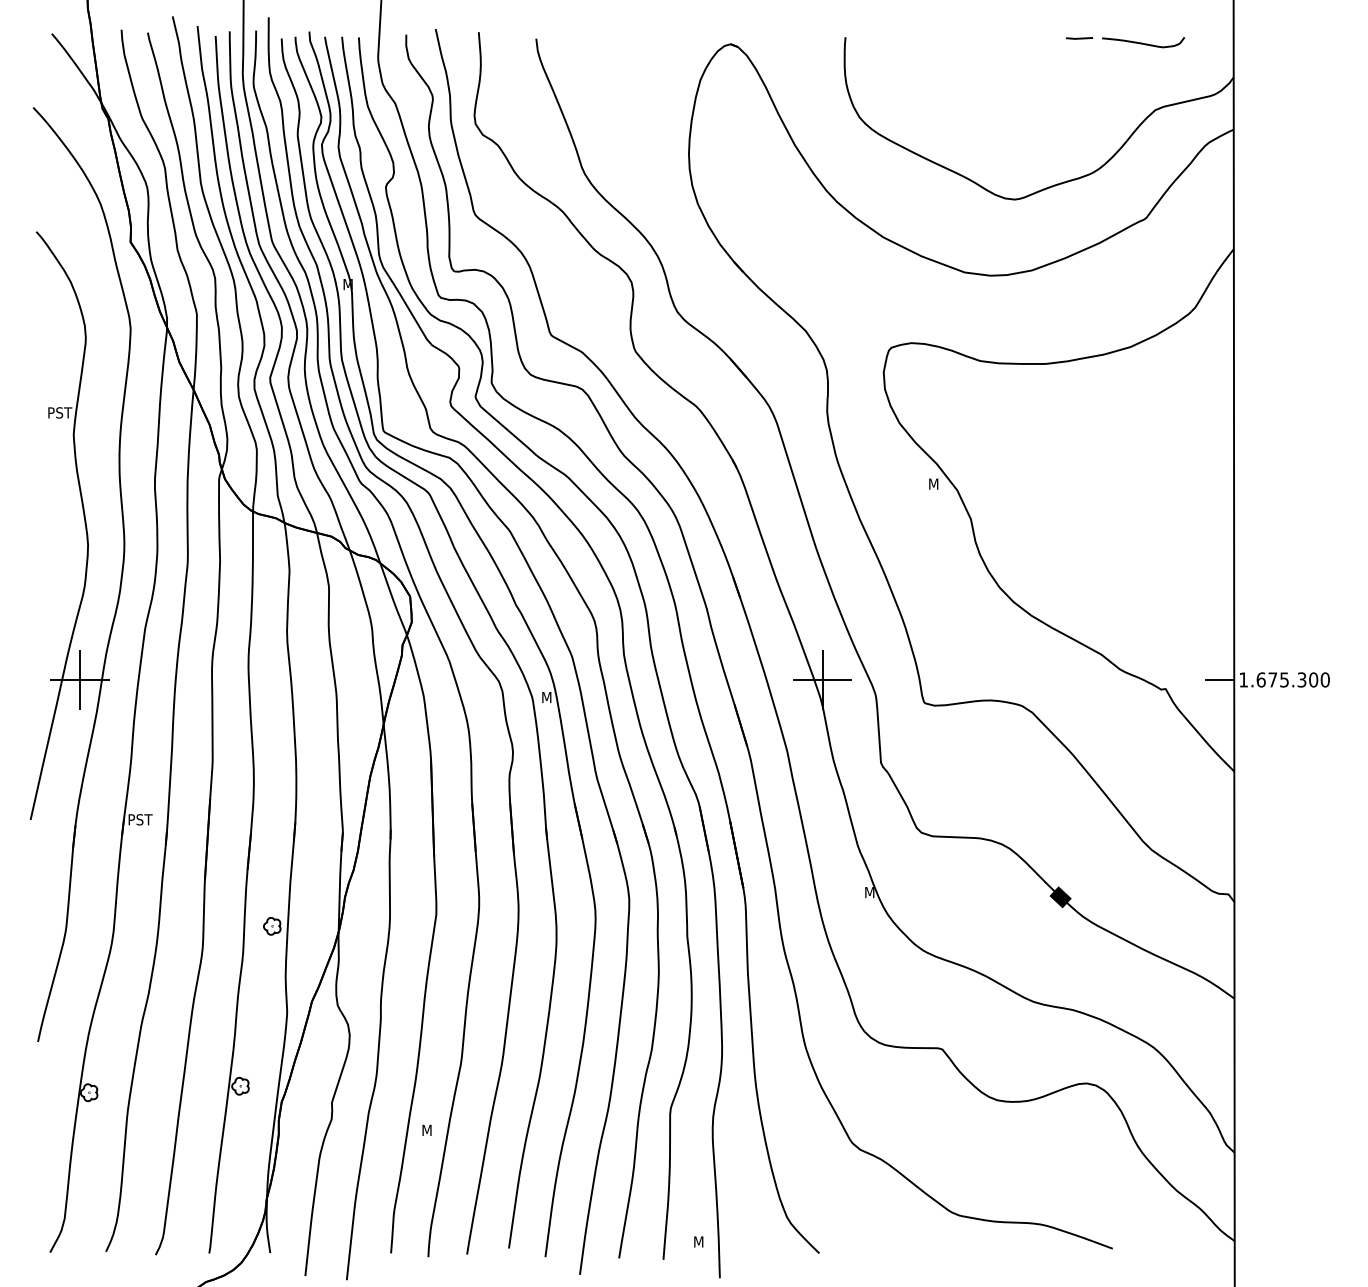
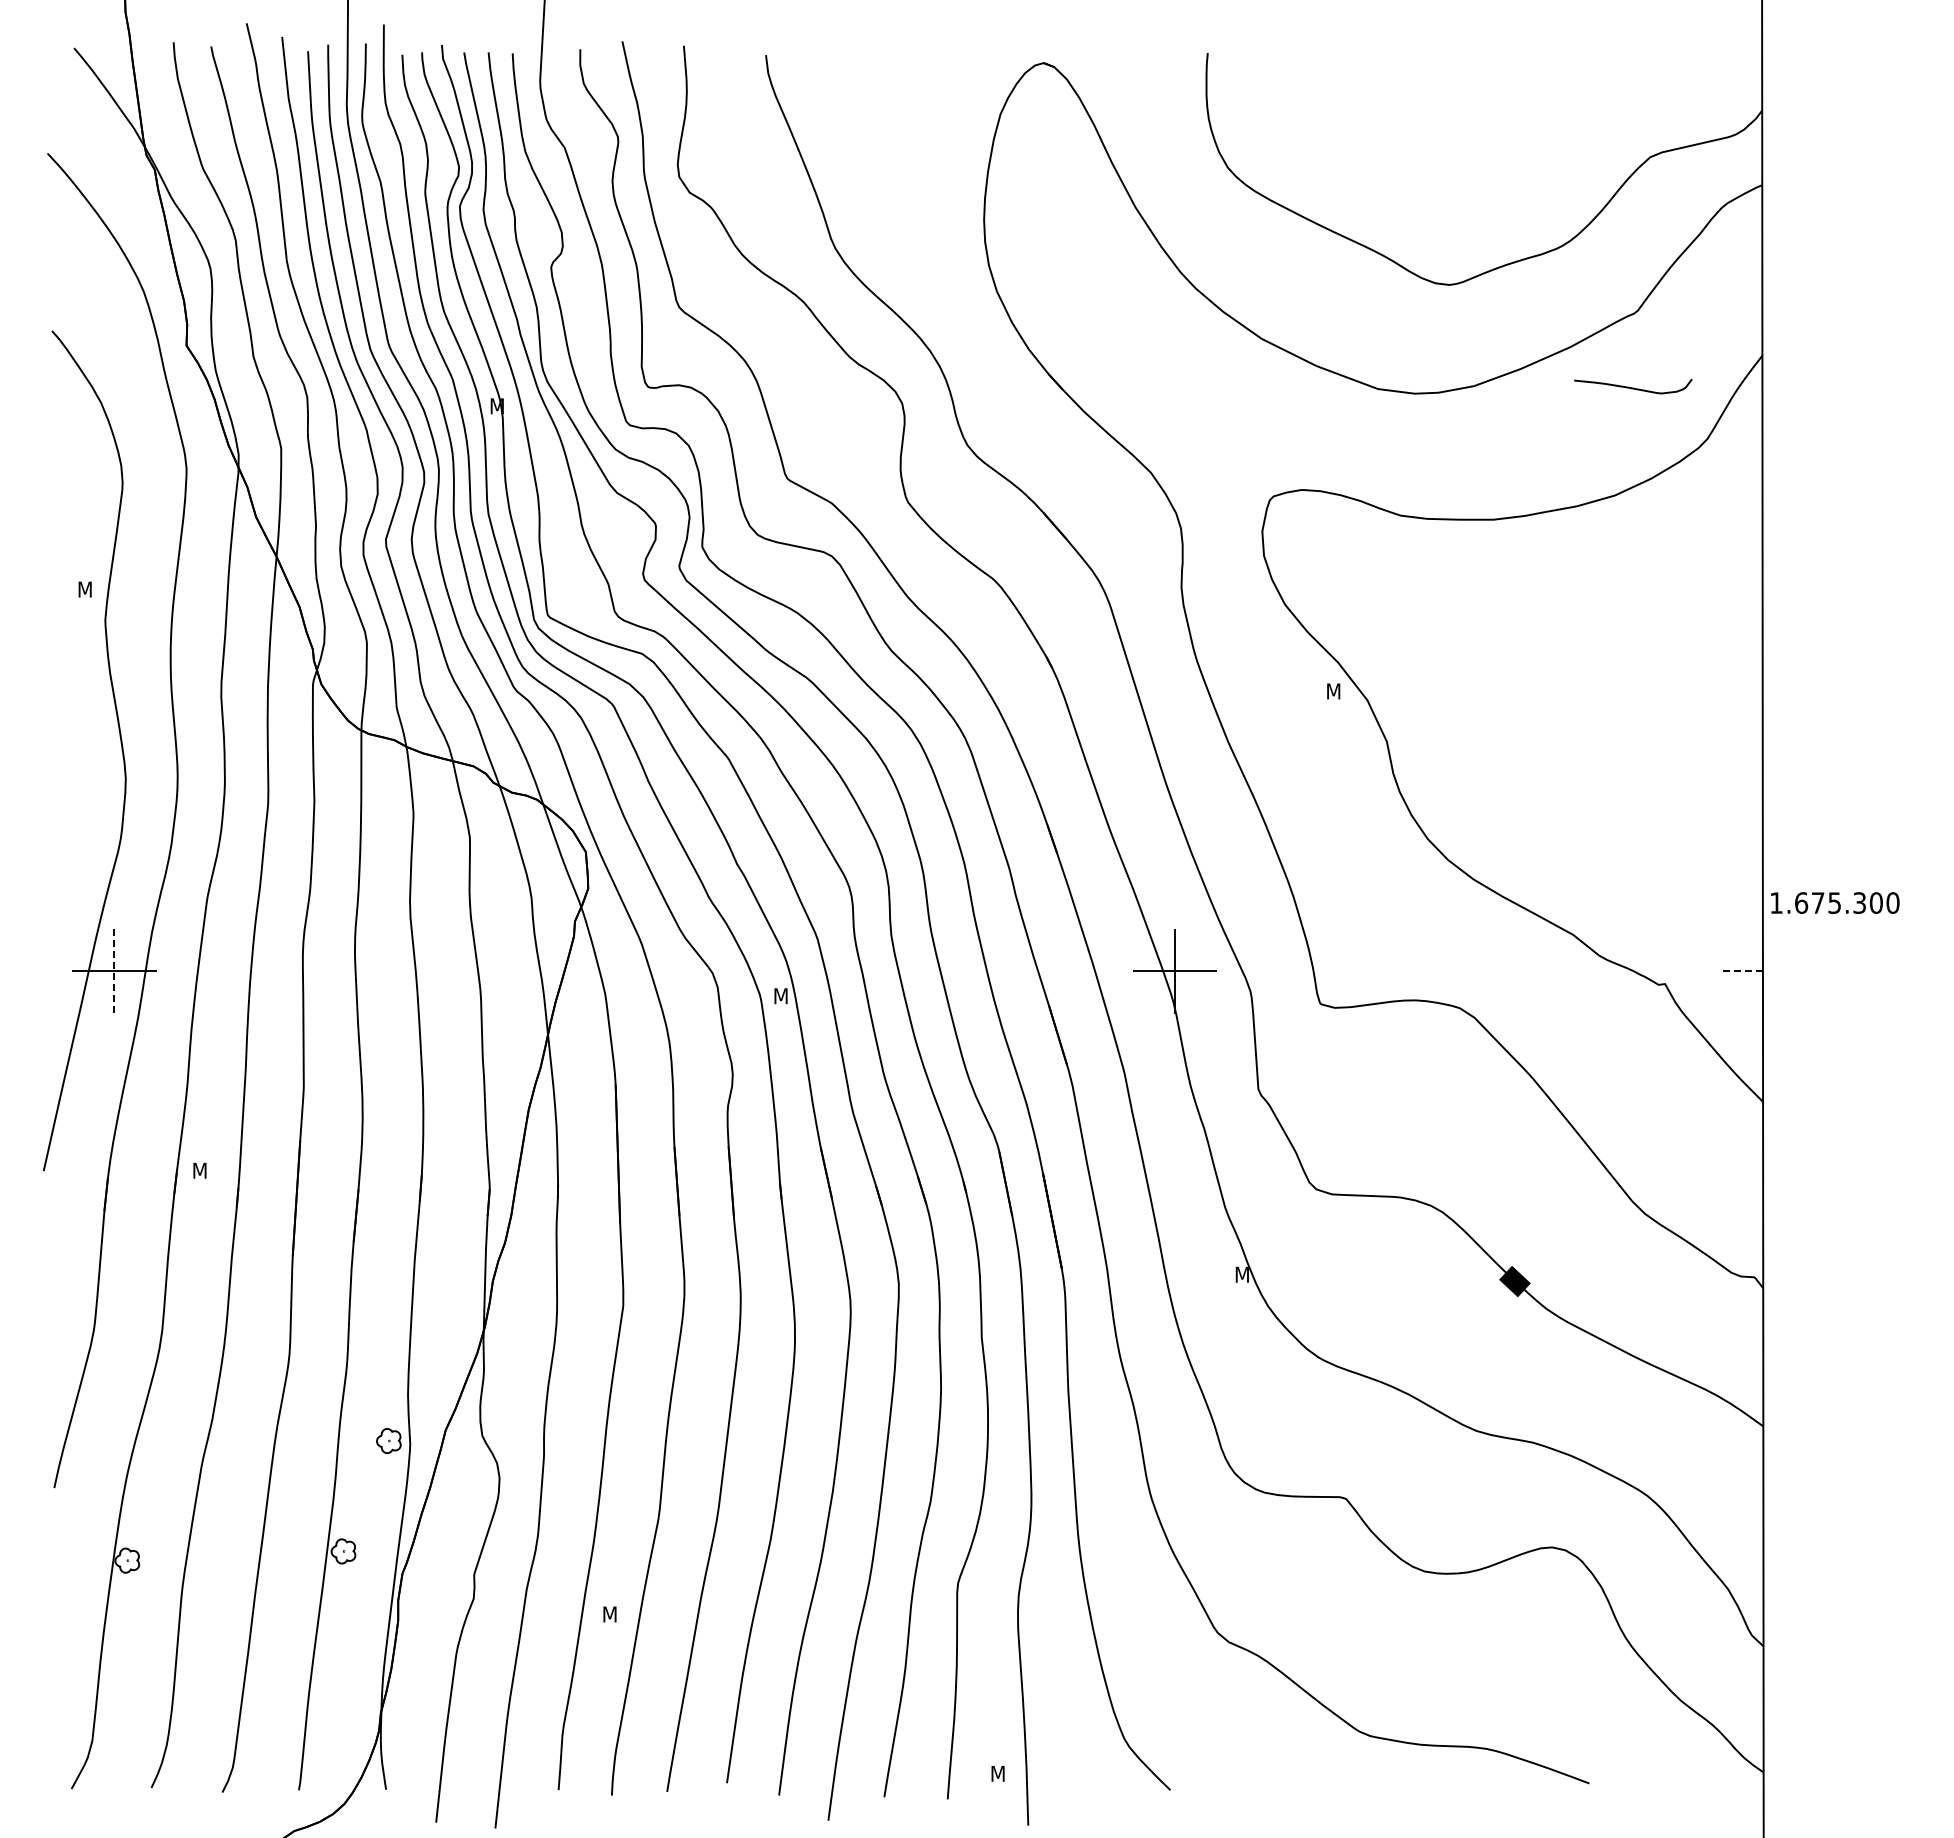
line: (1079, 38) -> (1541, 54), removed
curve: (1143, 43) -> (1633, 387), moved
text: (60, 412) -> (86, 589), PST -> M
text: (1285, 679) -> (1835, 902), moved
line: (80, 680) -> (114, 971), solid -> dashed
line: (1219, 680) -> (1741, 971), solid -> dashed
text: (140, 819) -> (200, 1170), PST -> M
part: (271, 925) -> (388, 1440), moved

